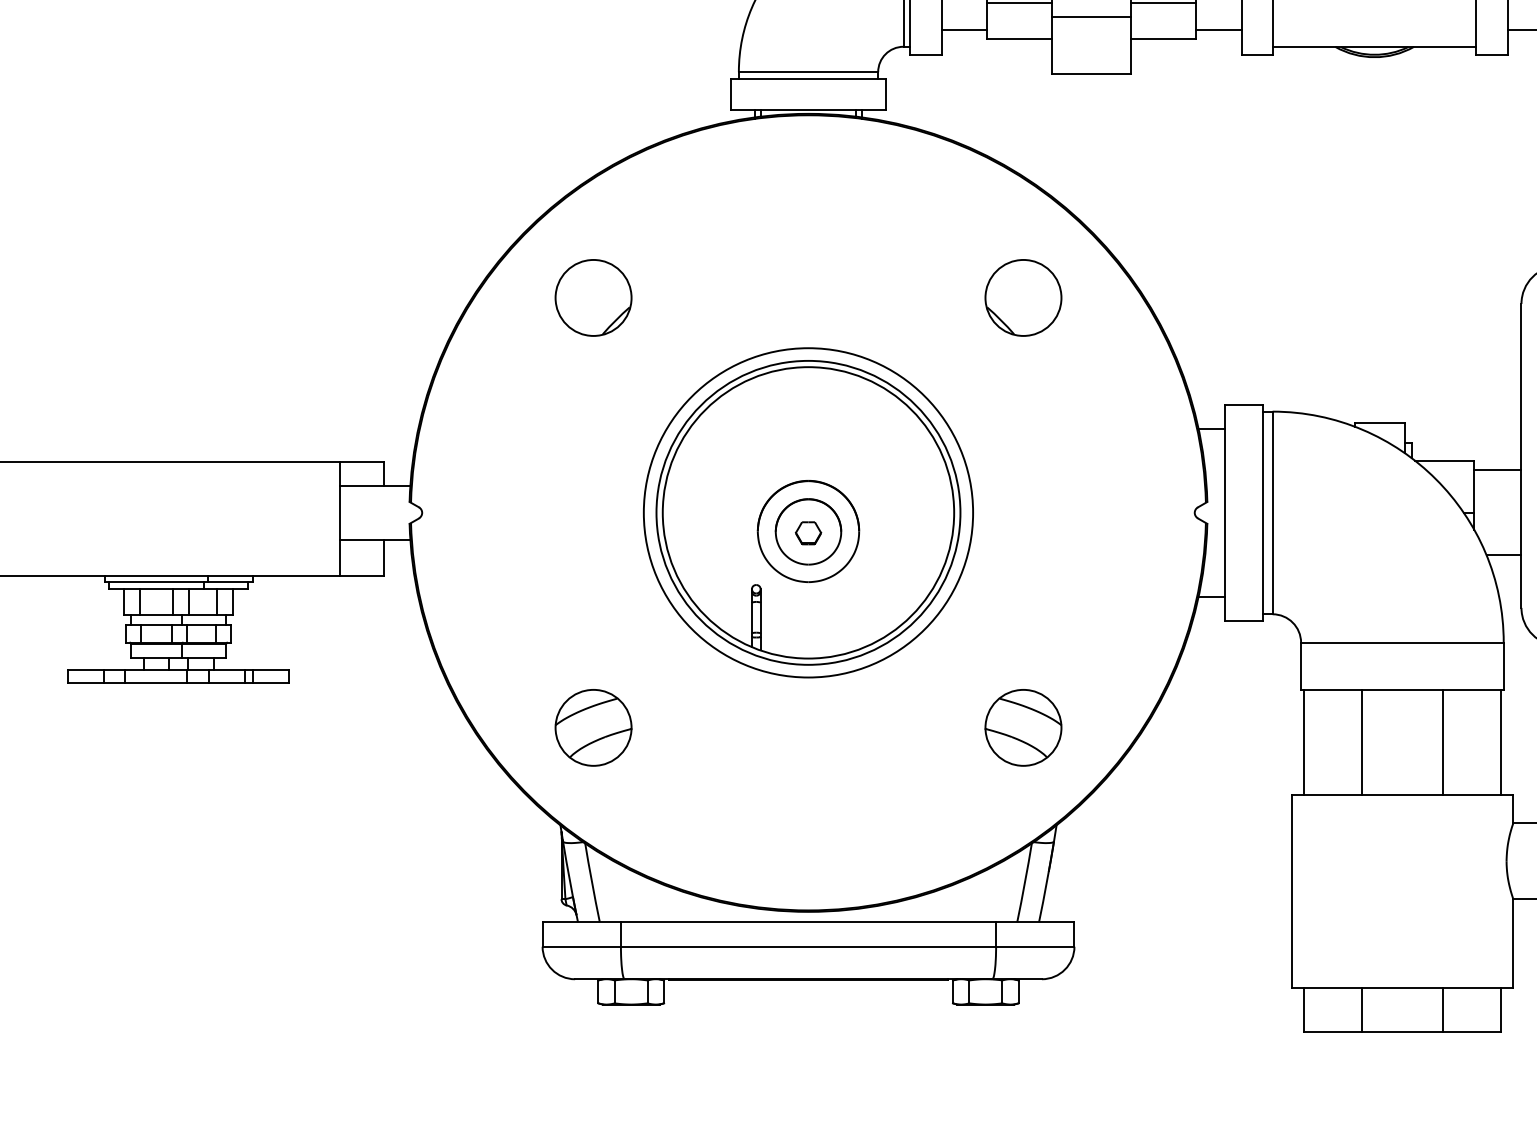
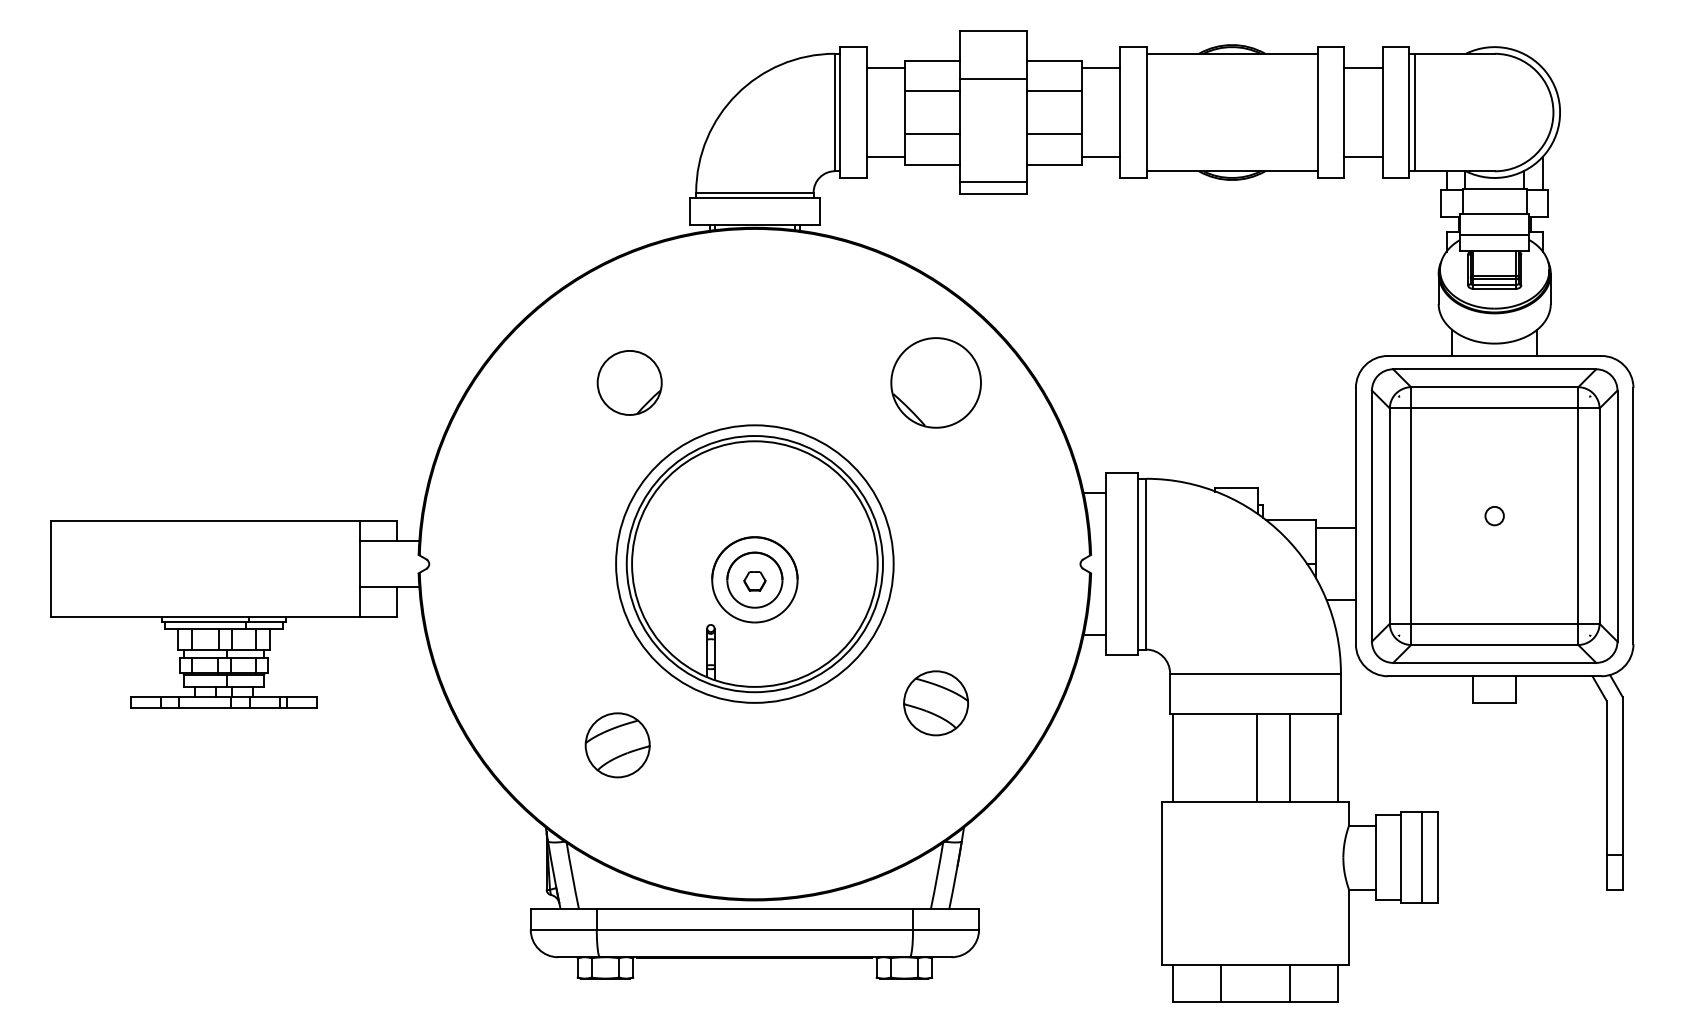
line: (1091, 17) -> (993, 182), moved
part: (593, 297) -> (629, 382), moved
part: (1022, 297) -> (935, 382), size x1.4
part: (593, 728) -> (617, 745), moved
part: (1022, 728) -> (935, 703), moved
line: (1362, 742) -> (1257, 757), moved

